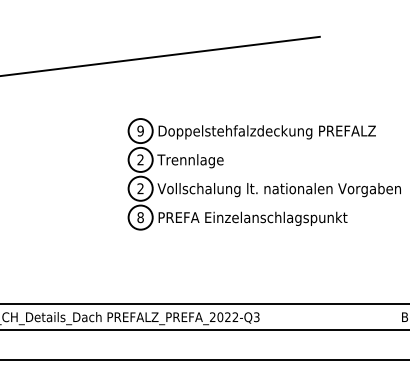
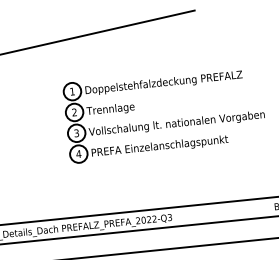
text: (140, 130) -> (72, 91), 9 -> 1
text: (140, 188) -> (76, 133), 2 -> 3
text: (140, 217) -> (78, 154), 8 -> 4

